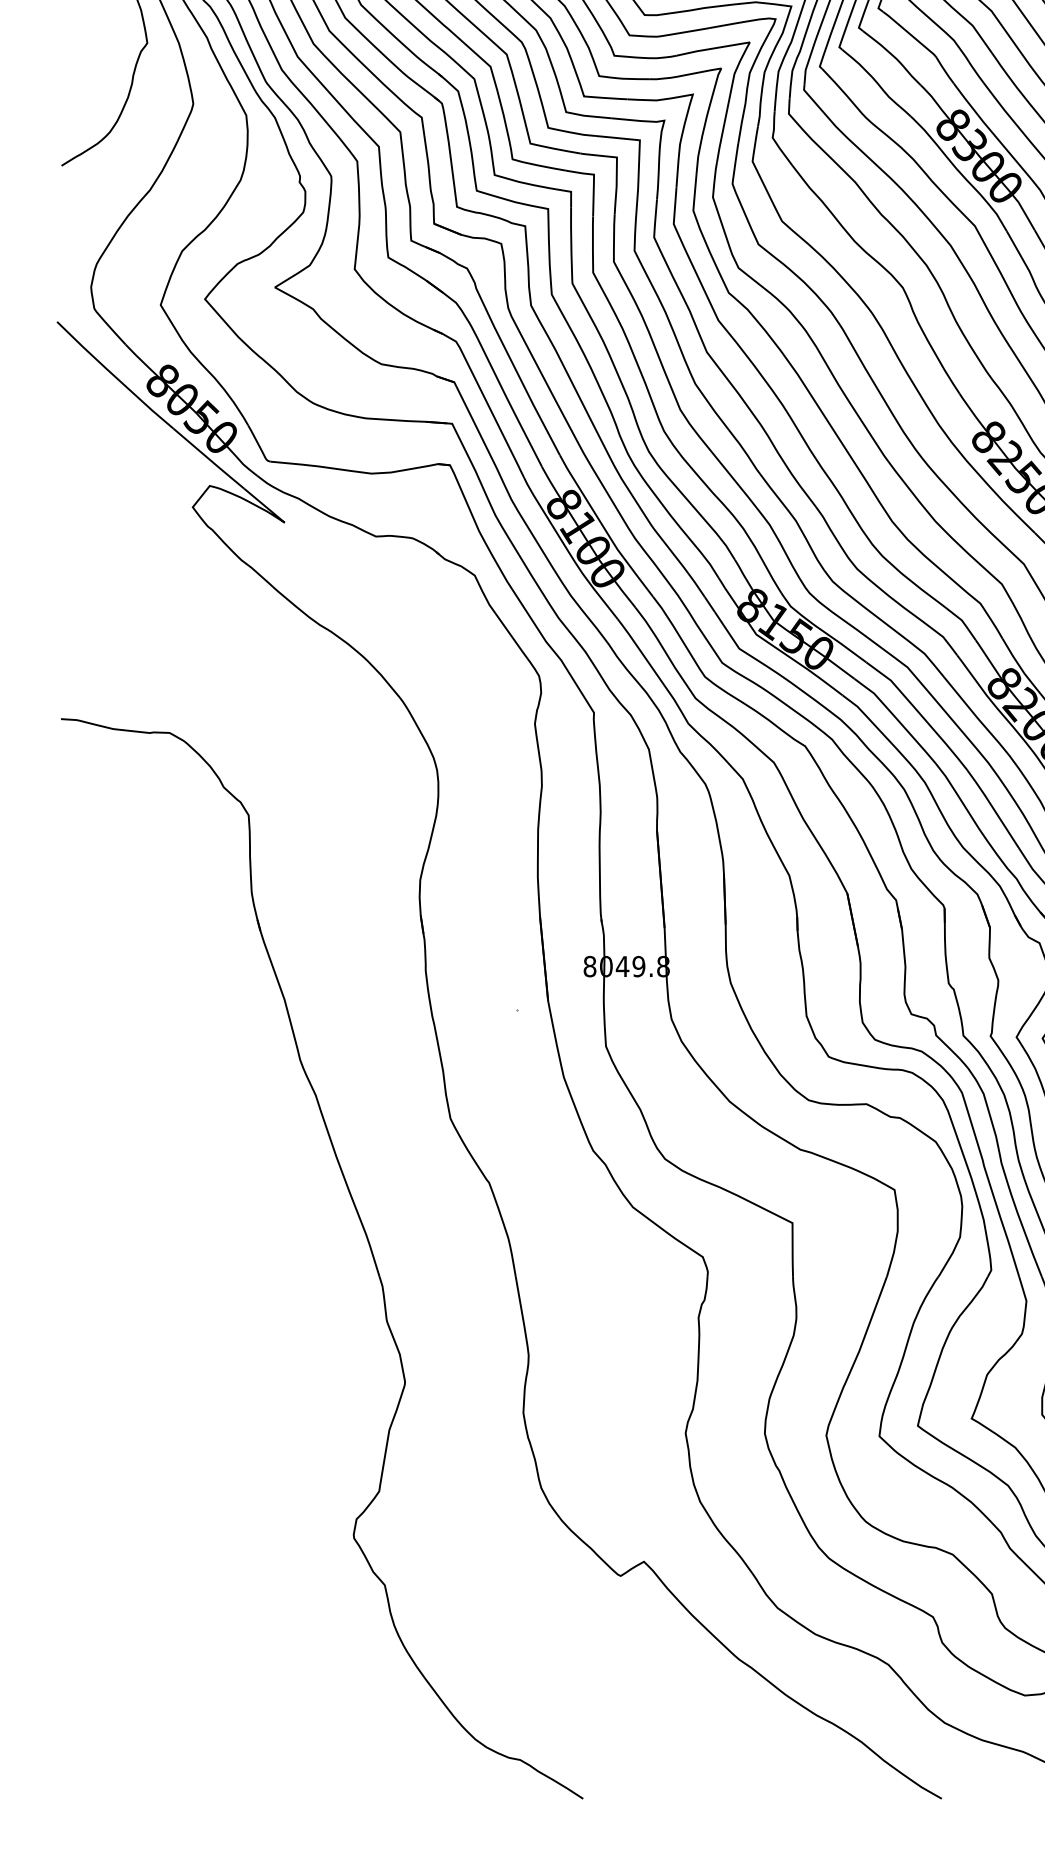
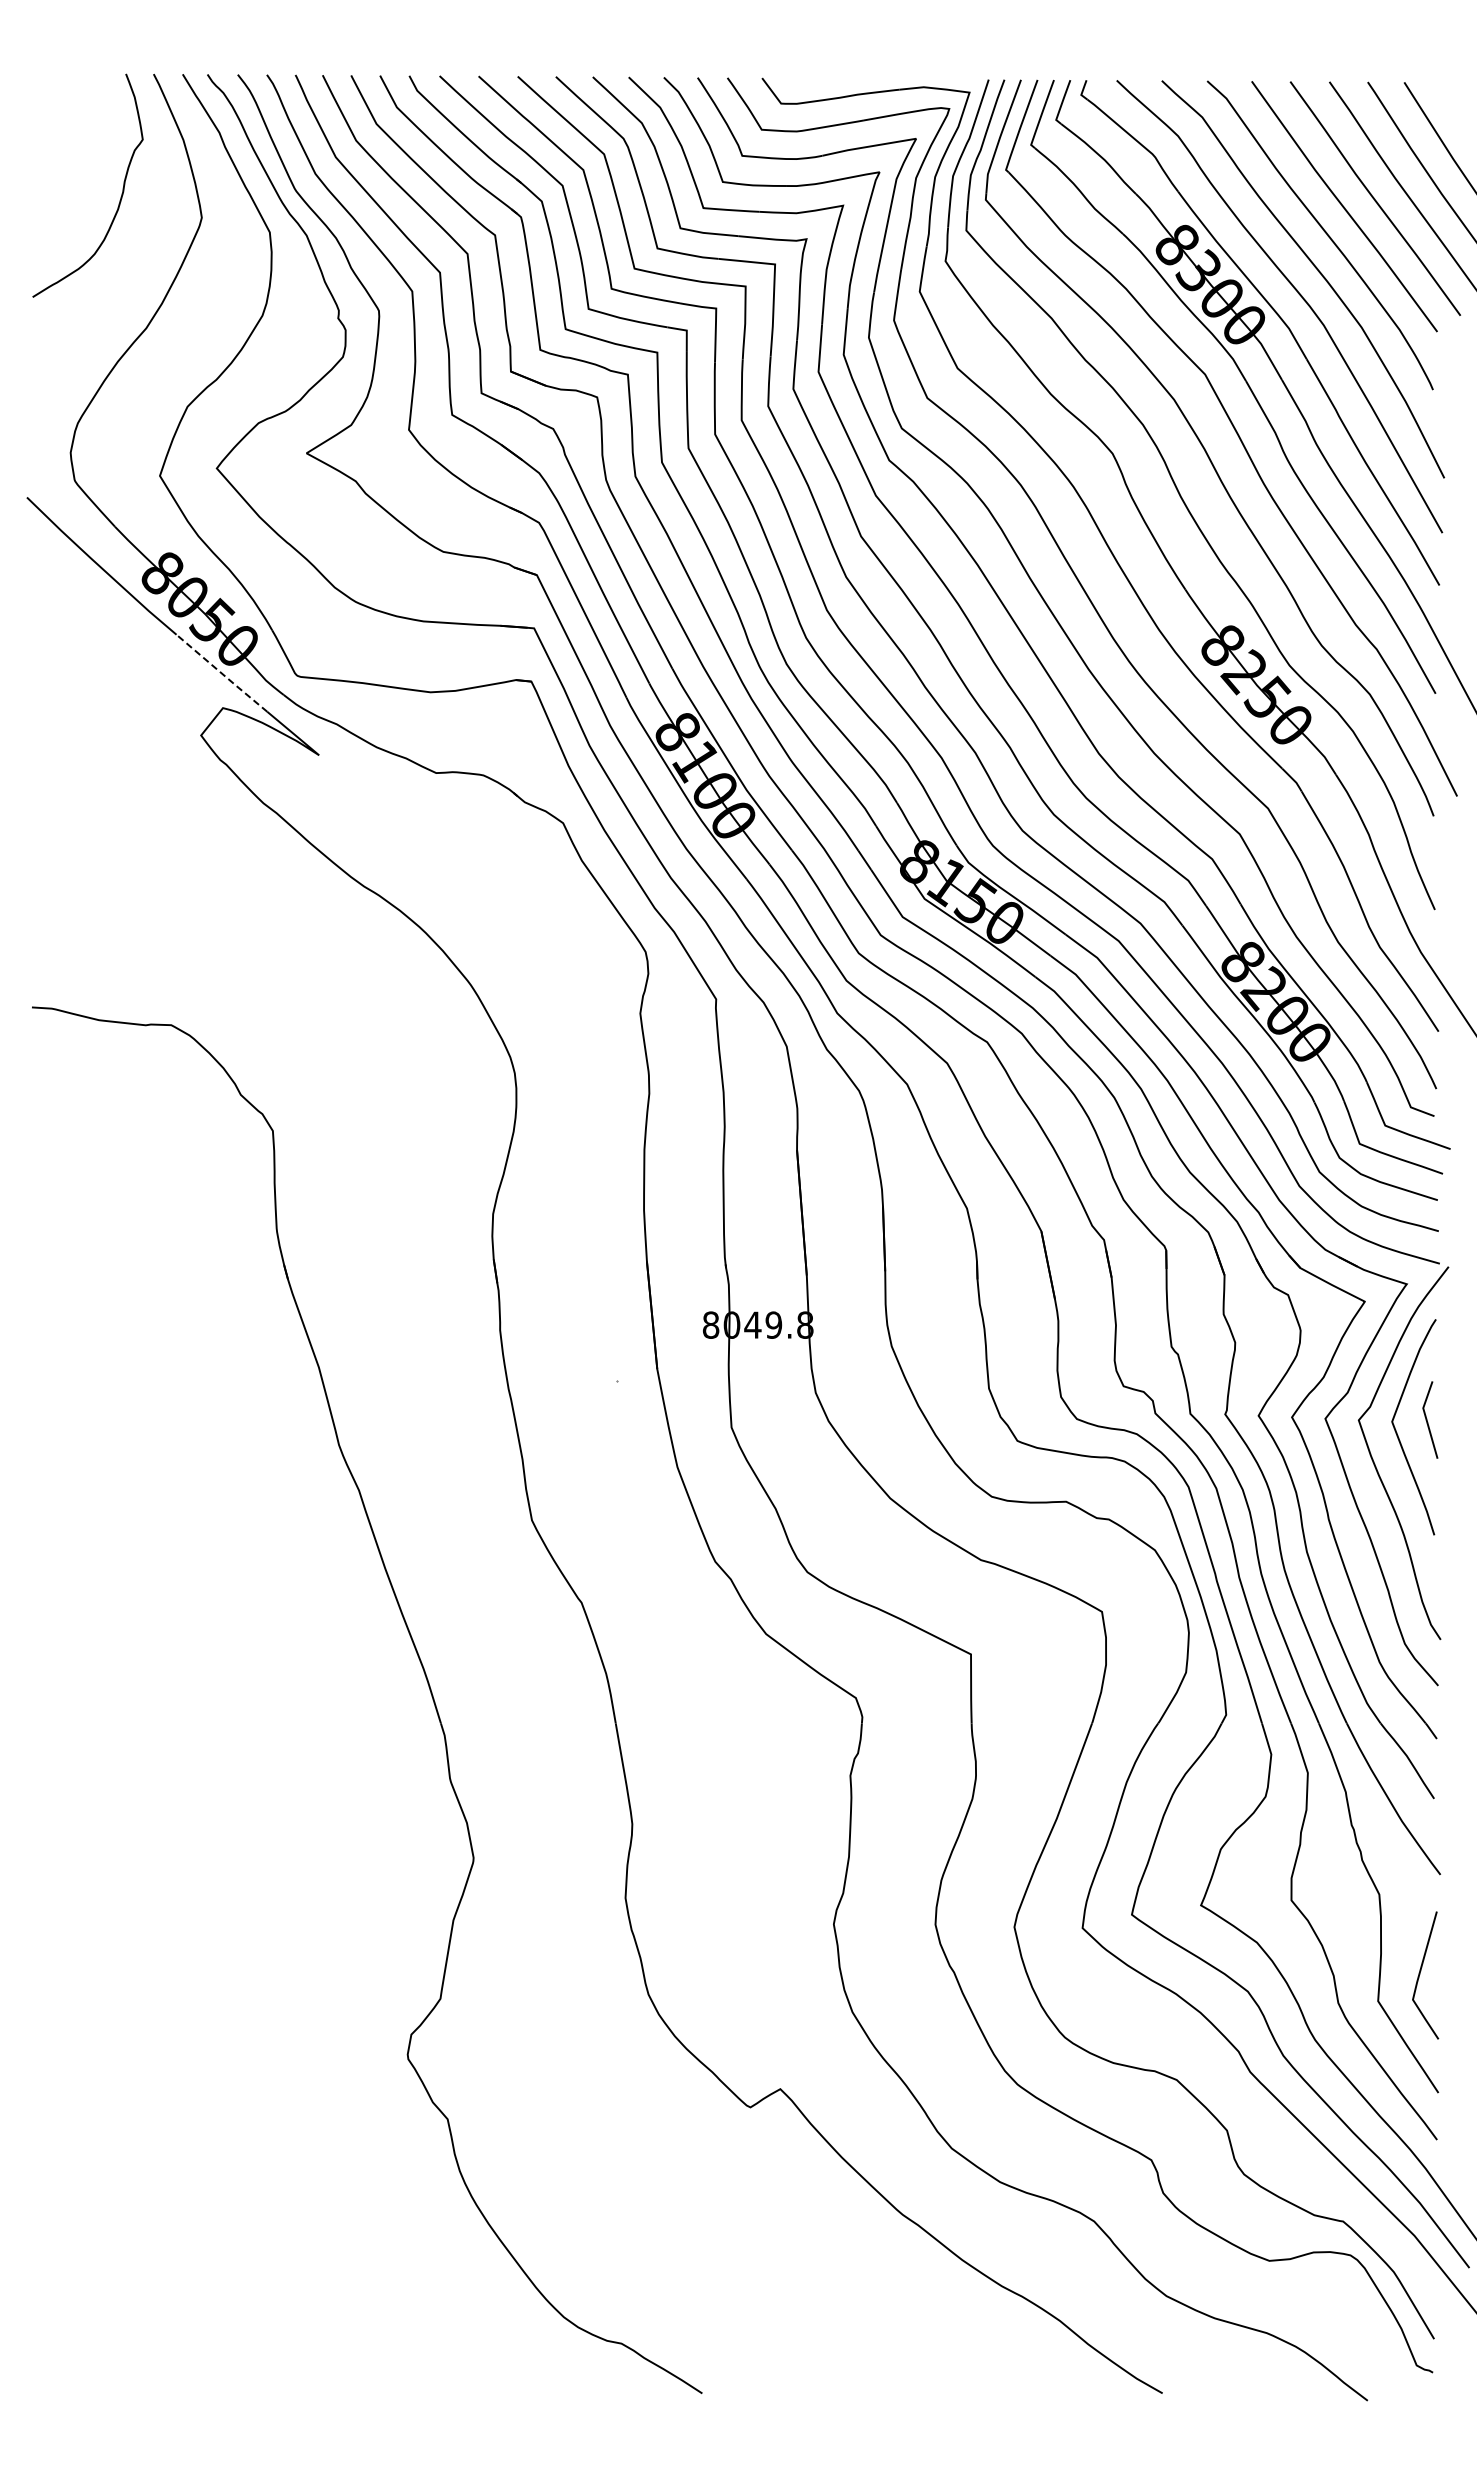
line: (208, 458) -> (221, 673), solid -> dashed

